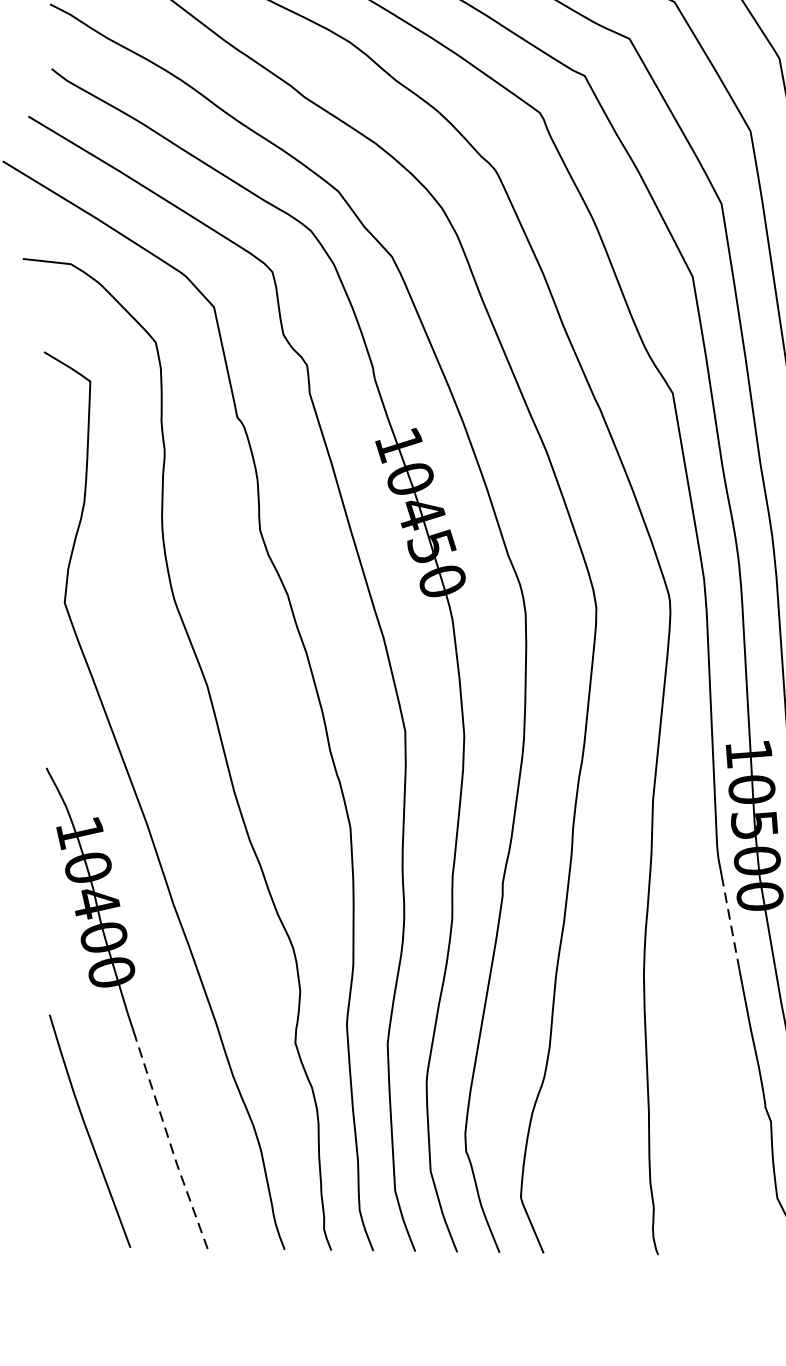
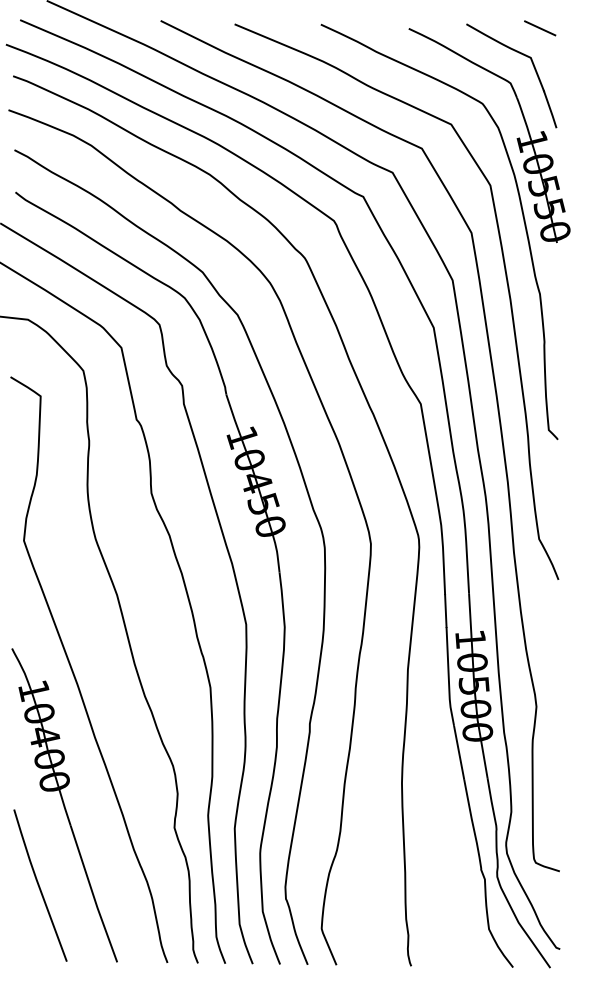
line: (730, 925) -> (458, 751), dashed -> solid
line: (171, 1144) -> (93, 894), dashed -> solid

